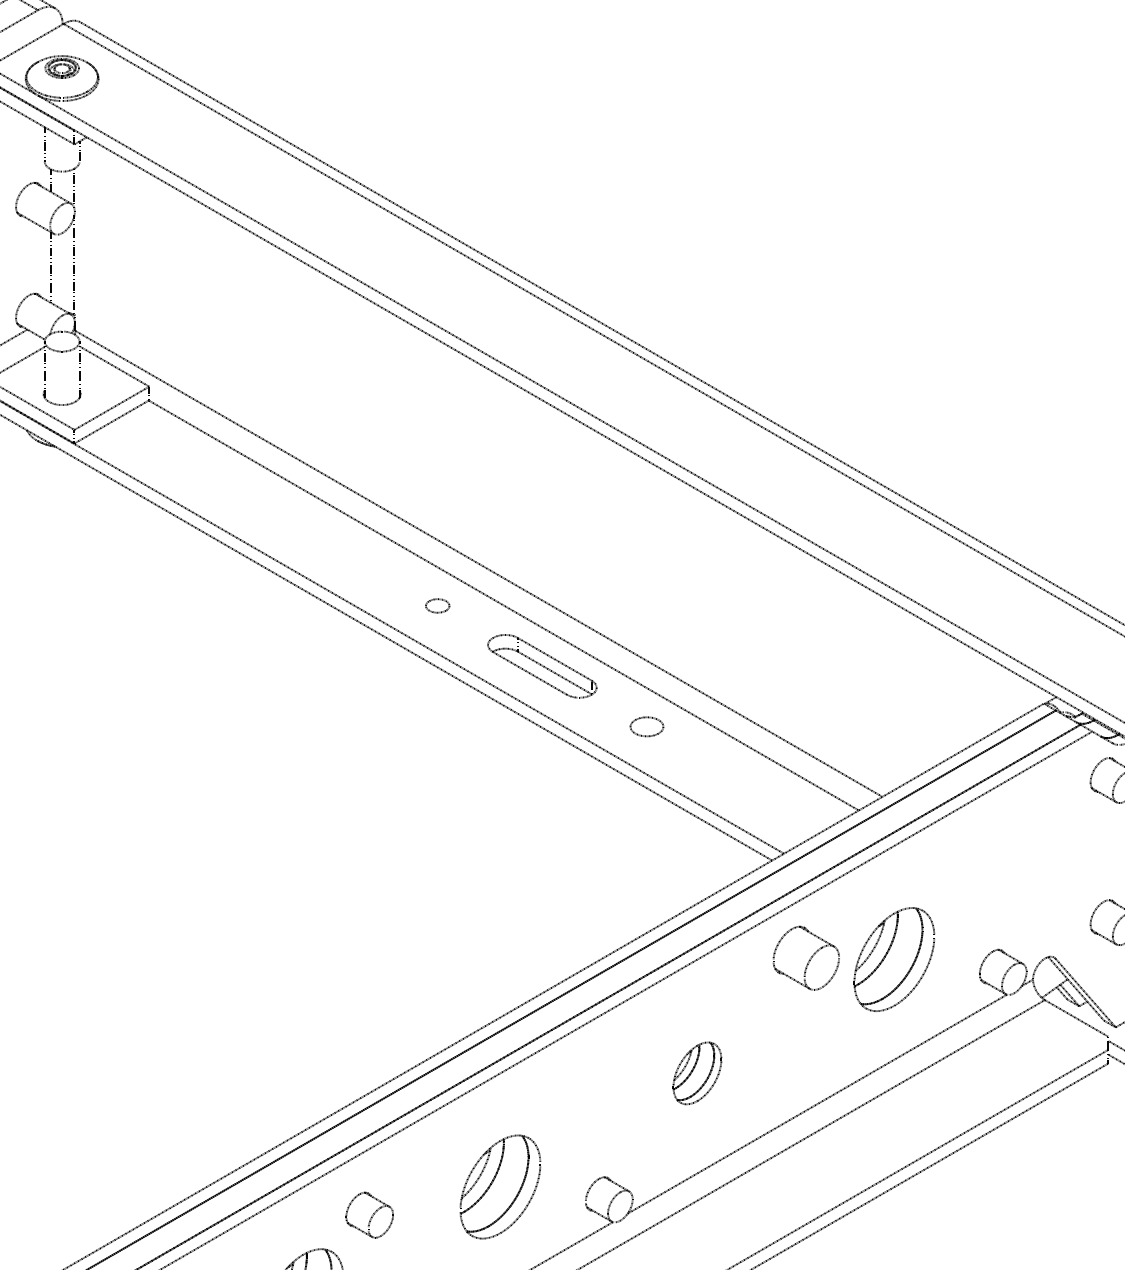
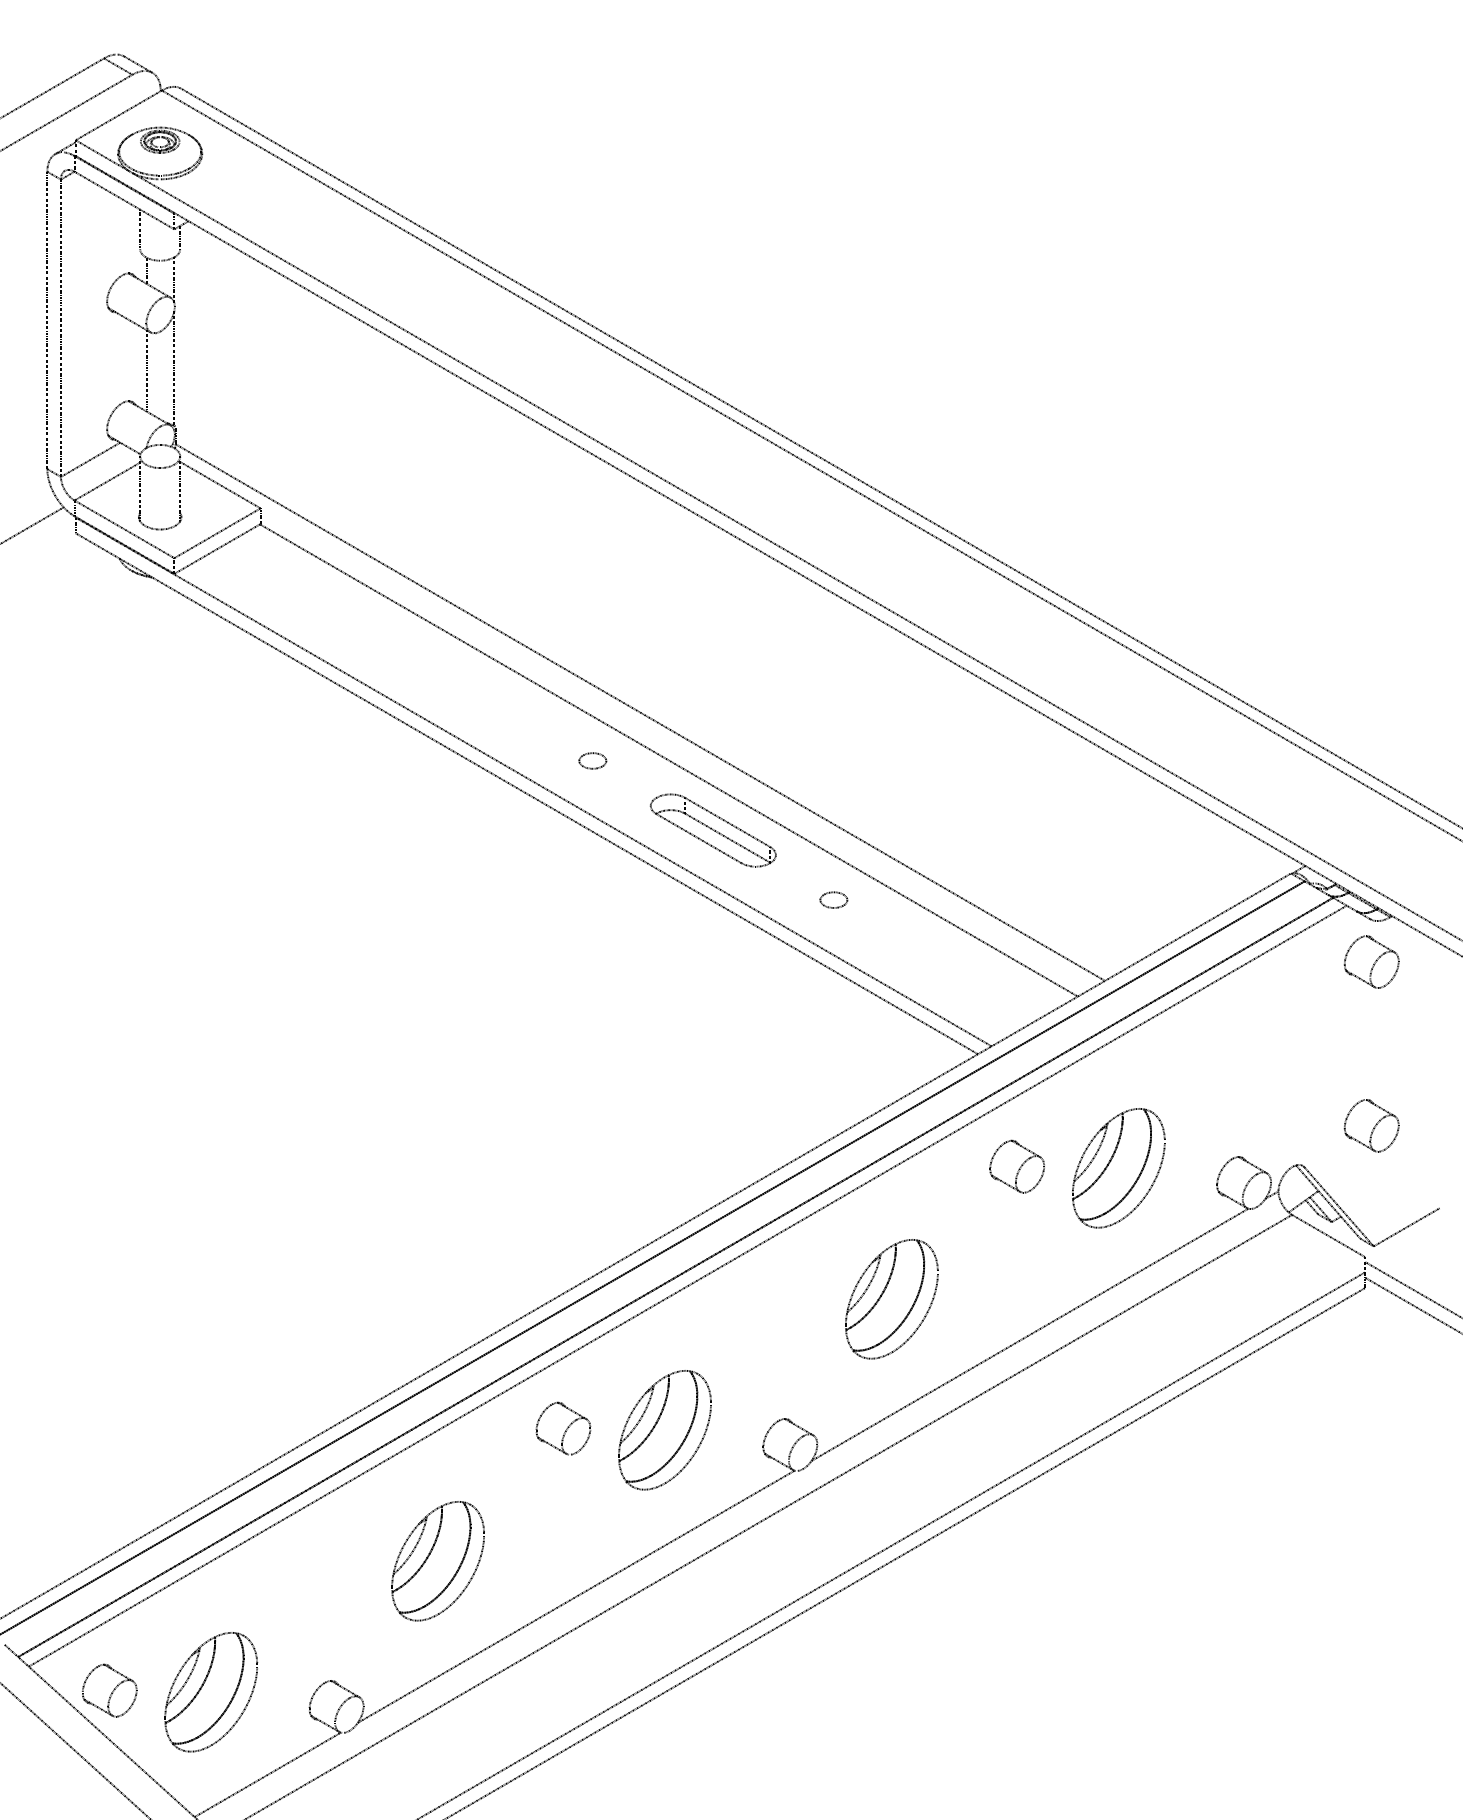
part: (646, 726) -> (833, 899), size x0.71
part: (805, 958) -> (1016, 1166), size x0.71
part: (697, 1073) -> (891, 1299), size x1.67
part: (369, 1215) -> (563, 1428), moved

